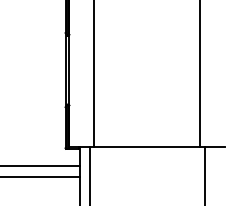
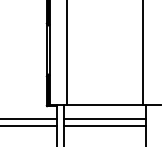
line: (147, 166) -> (105, 118), added
line: (147, 177) -> (105, 126), added

